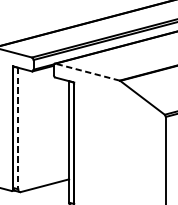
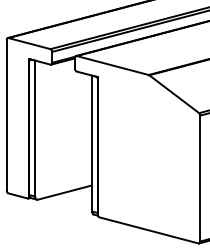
line: (87, 72) -> (112, 65), dashed -> solid
line: (18, 128) -> (35, 128), dashed -> solid

